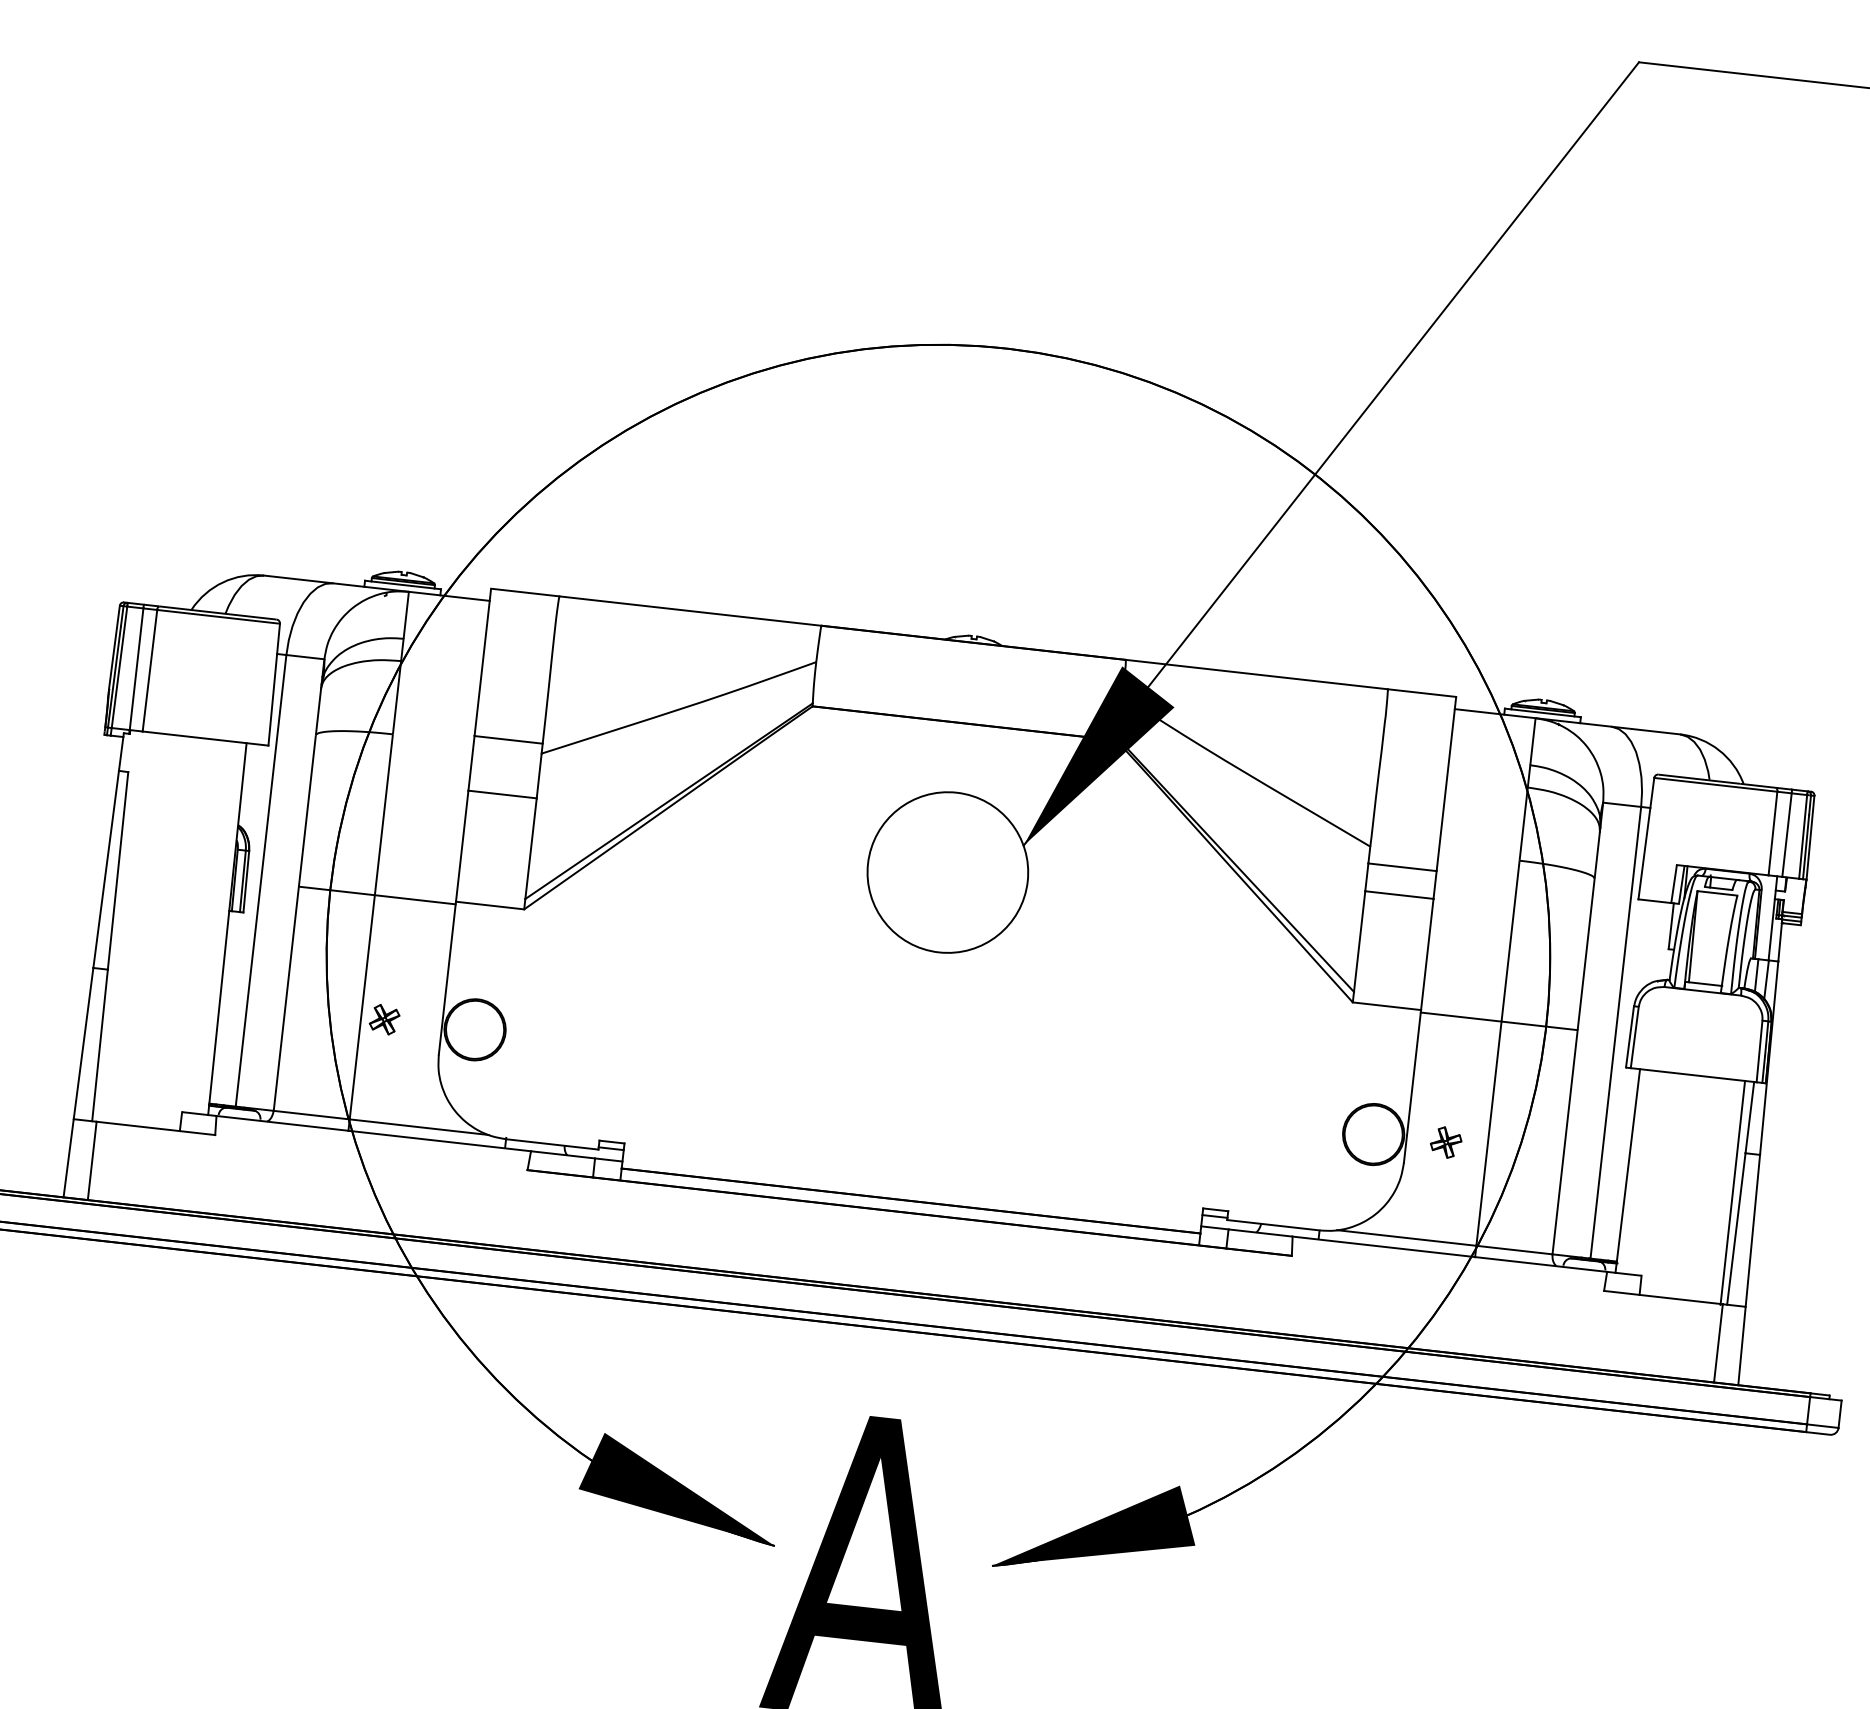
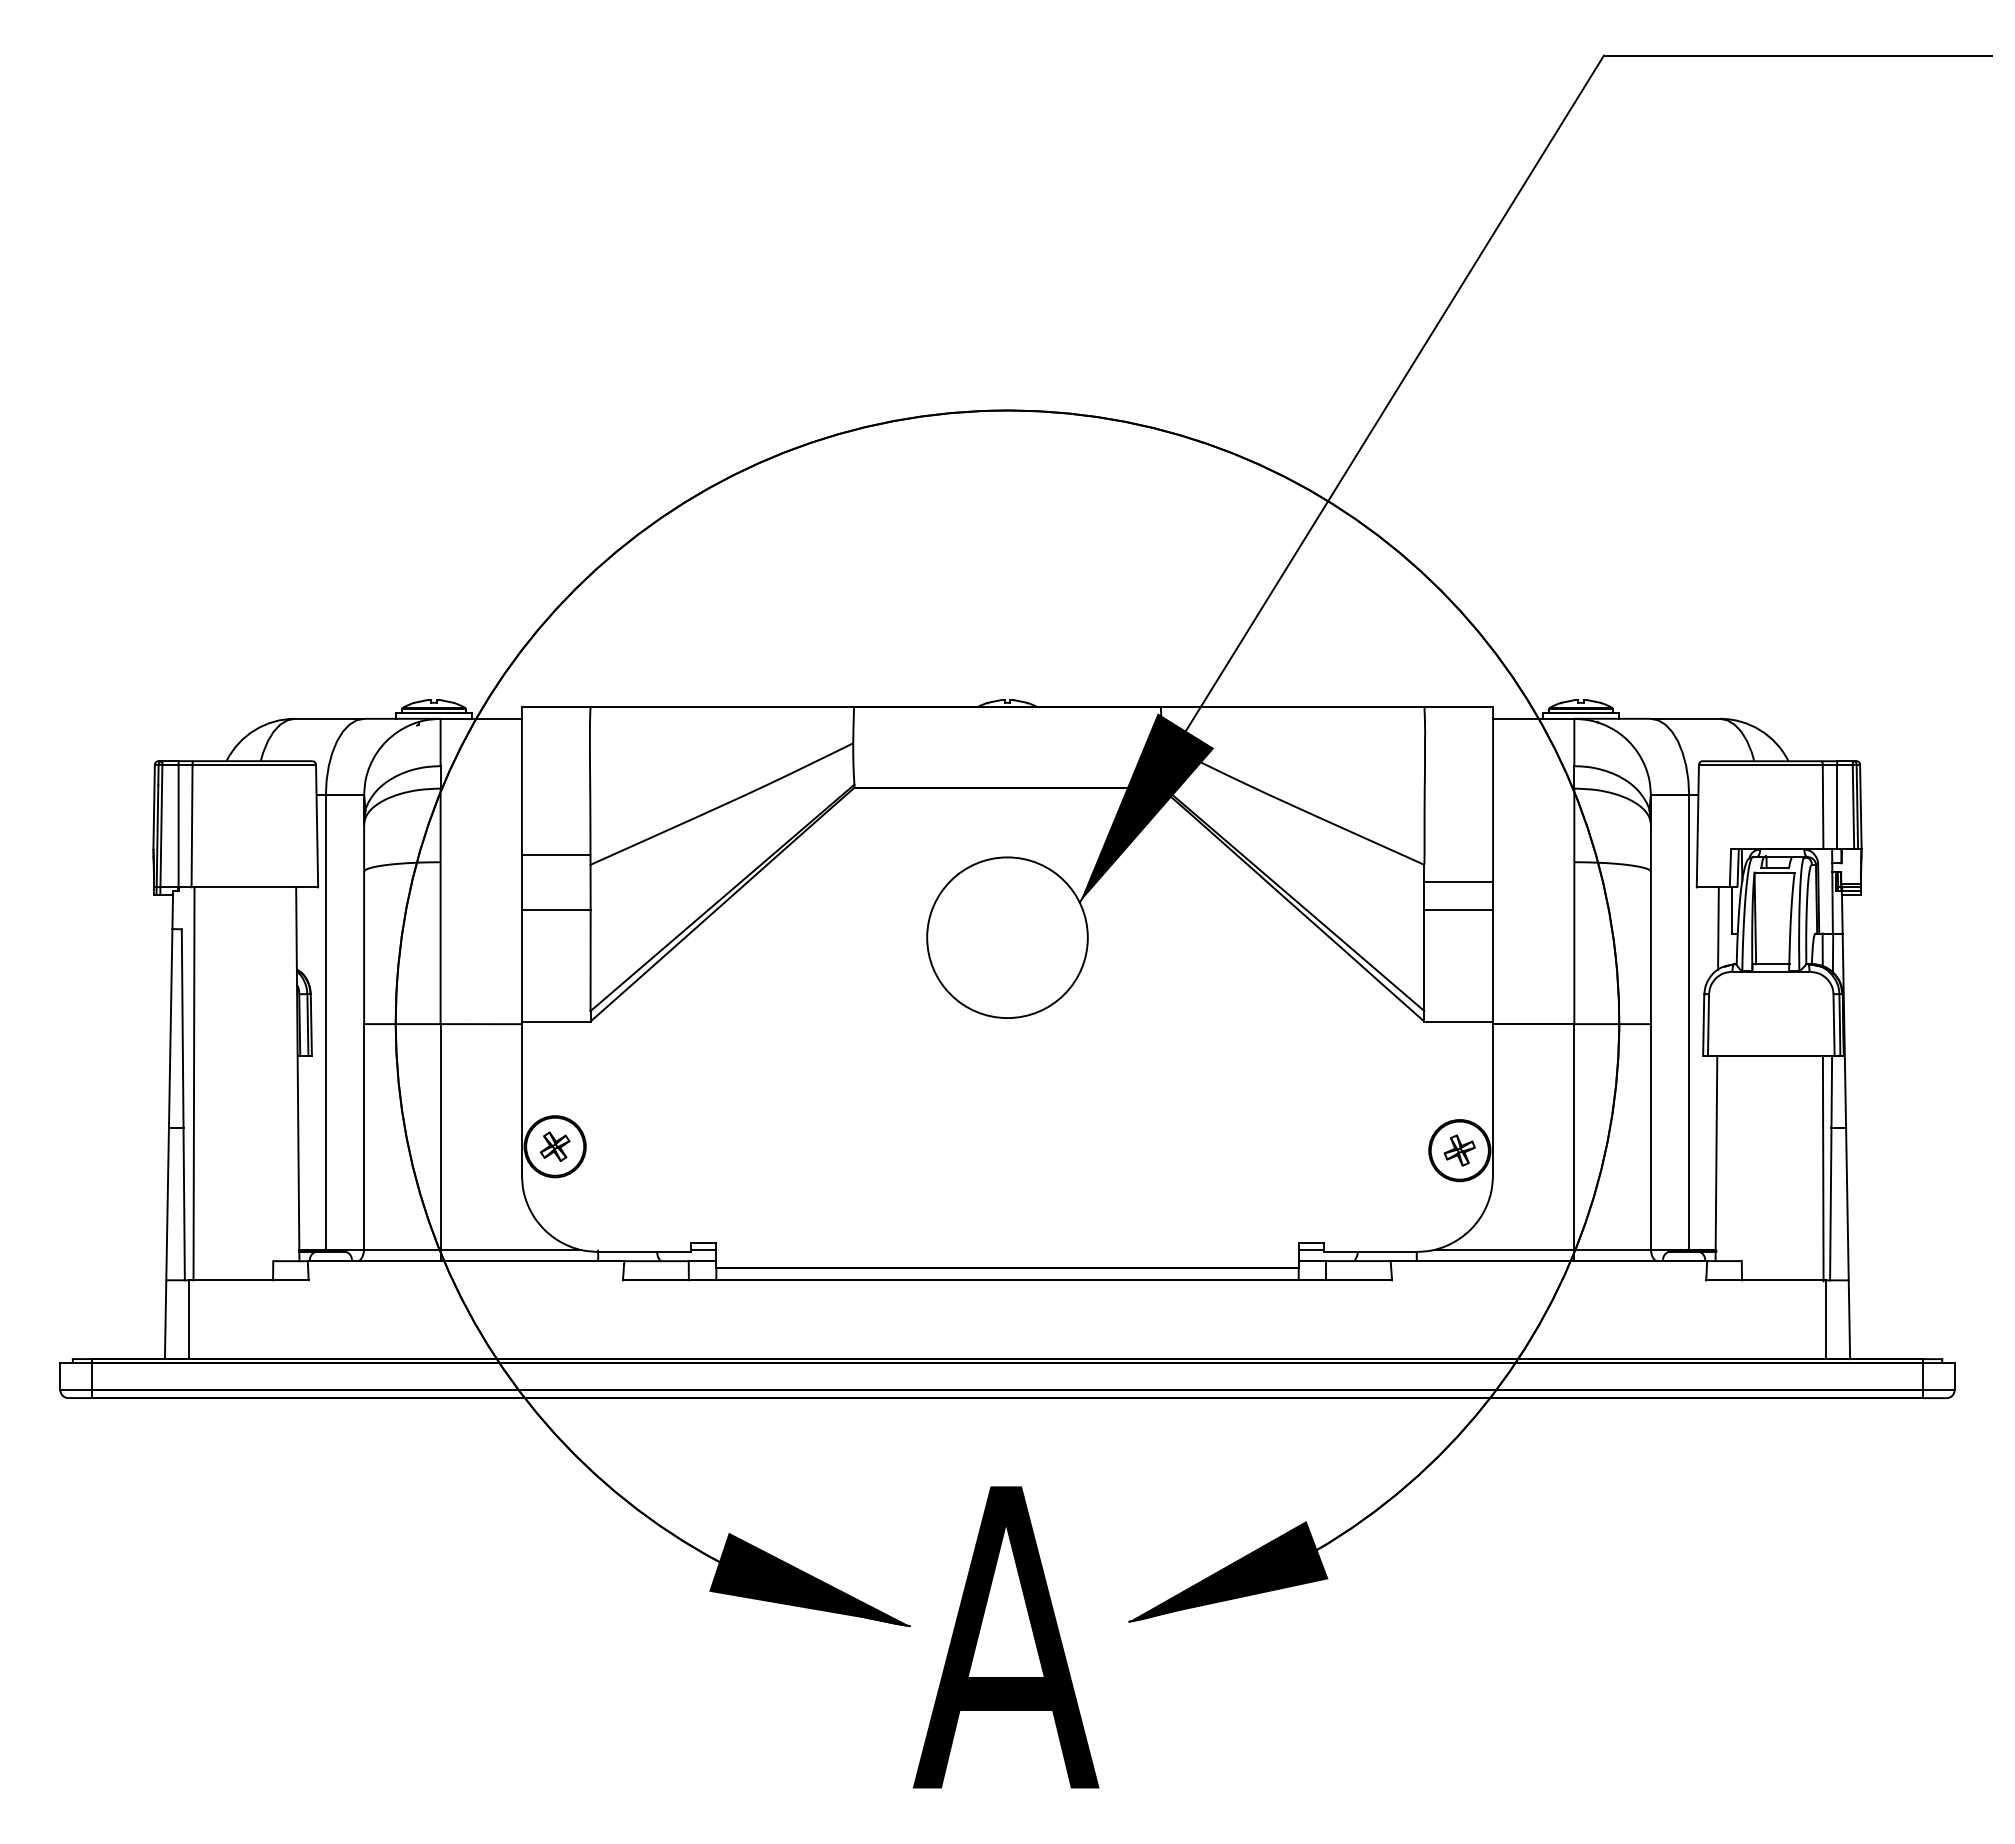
line: (122, 926) -> (193, 1083), added
line: (1655, 942) -> (1718, 928), added
part: (384, 1019) -> (555, 1146), moved
part: (1445, 1142) -> (1459, 1150), moved

